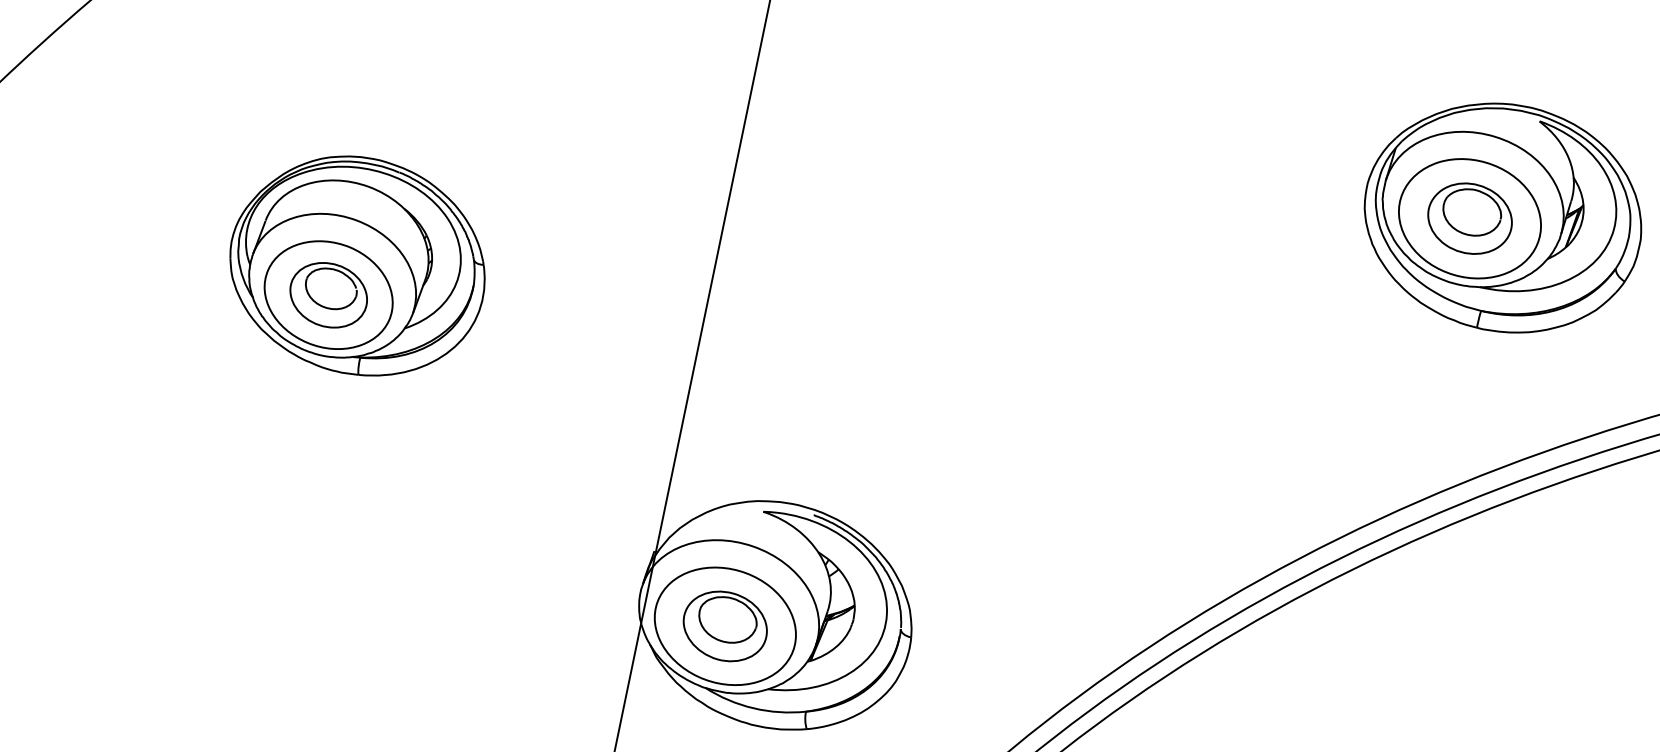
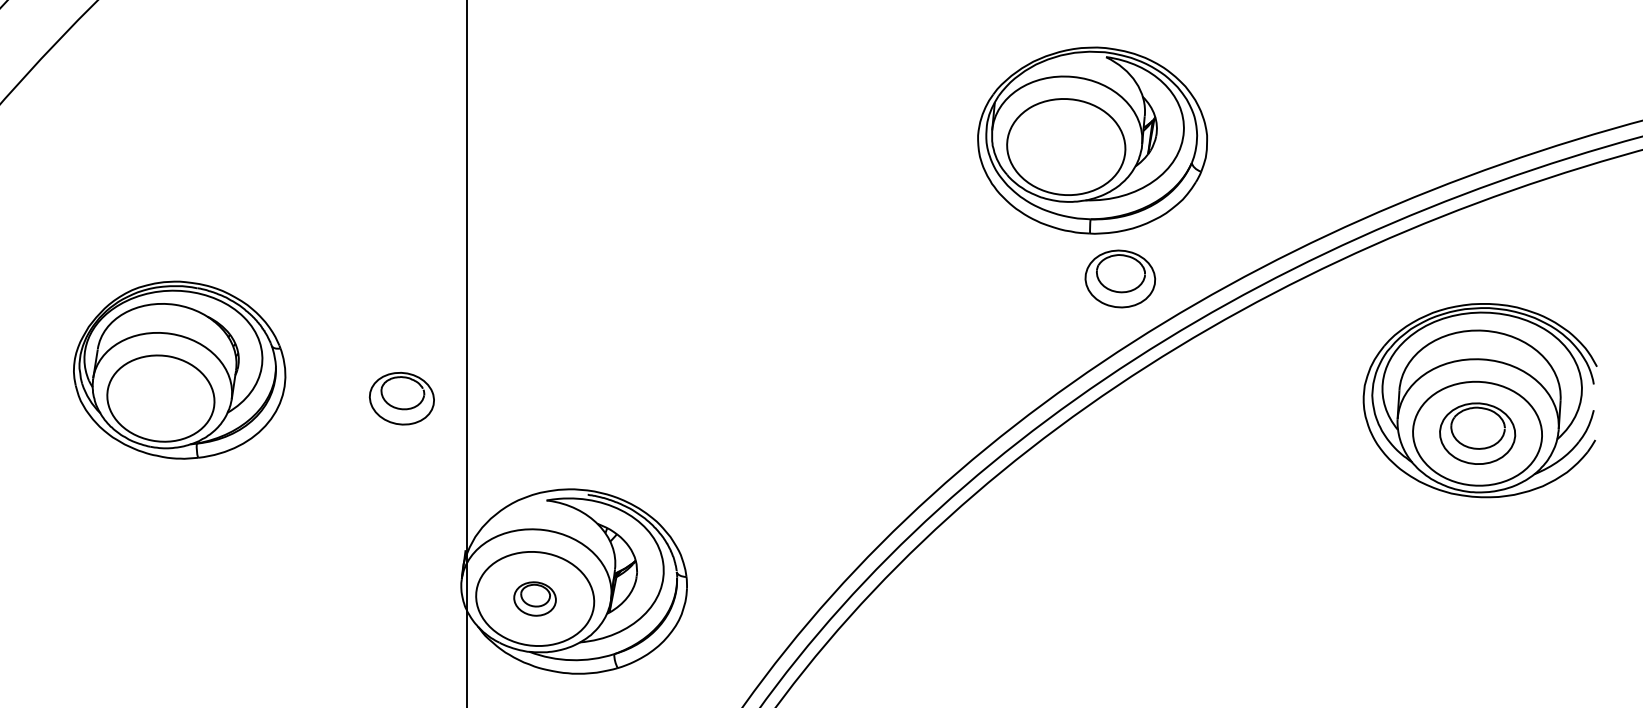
part: (1470, 218) -> (1120, 278), moved
part: (328, 294) -> (401, 398), moved
part: (724, 625) -> (534, 598), size x0.6

